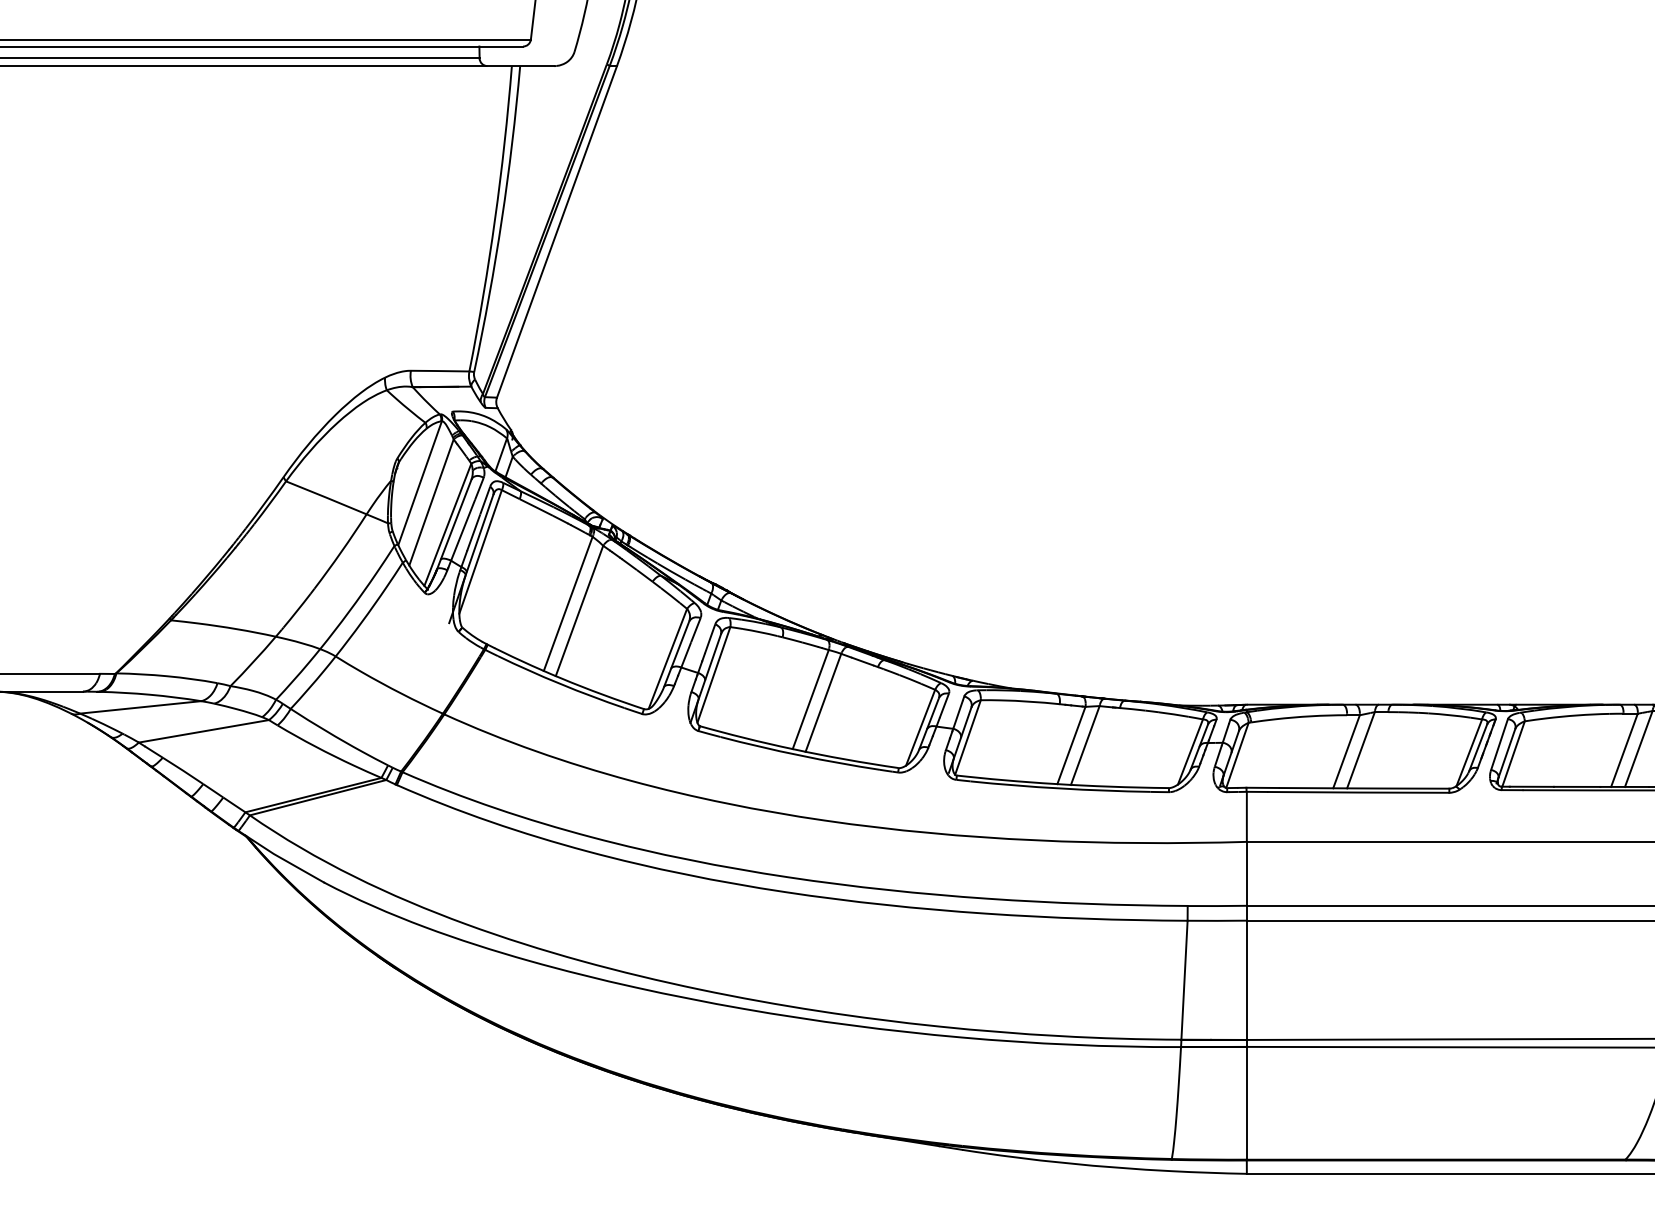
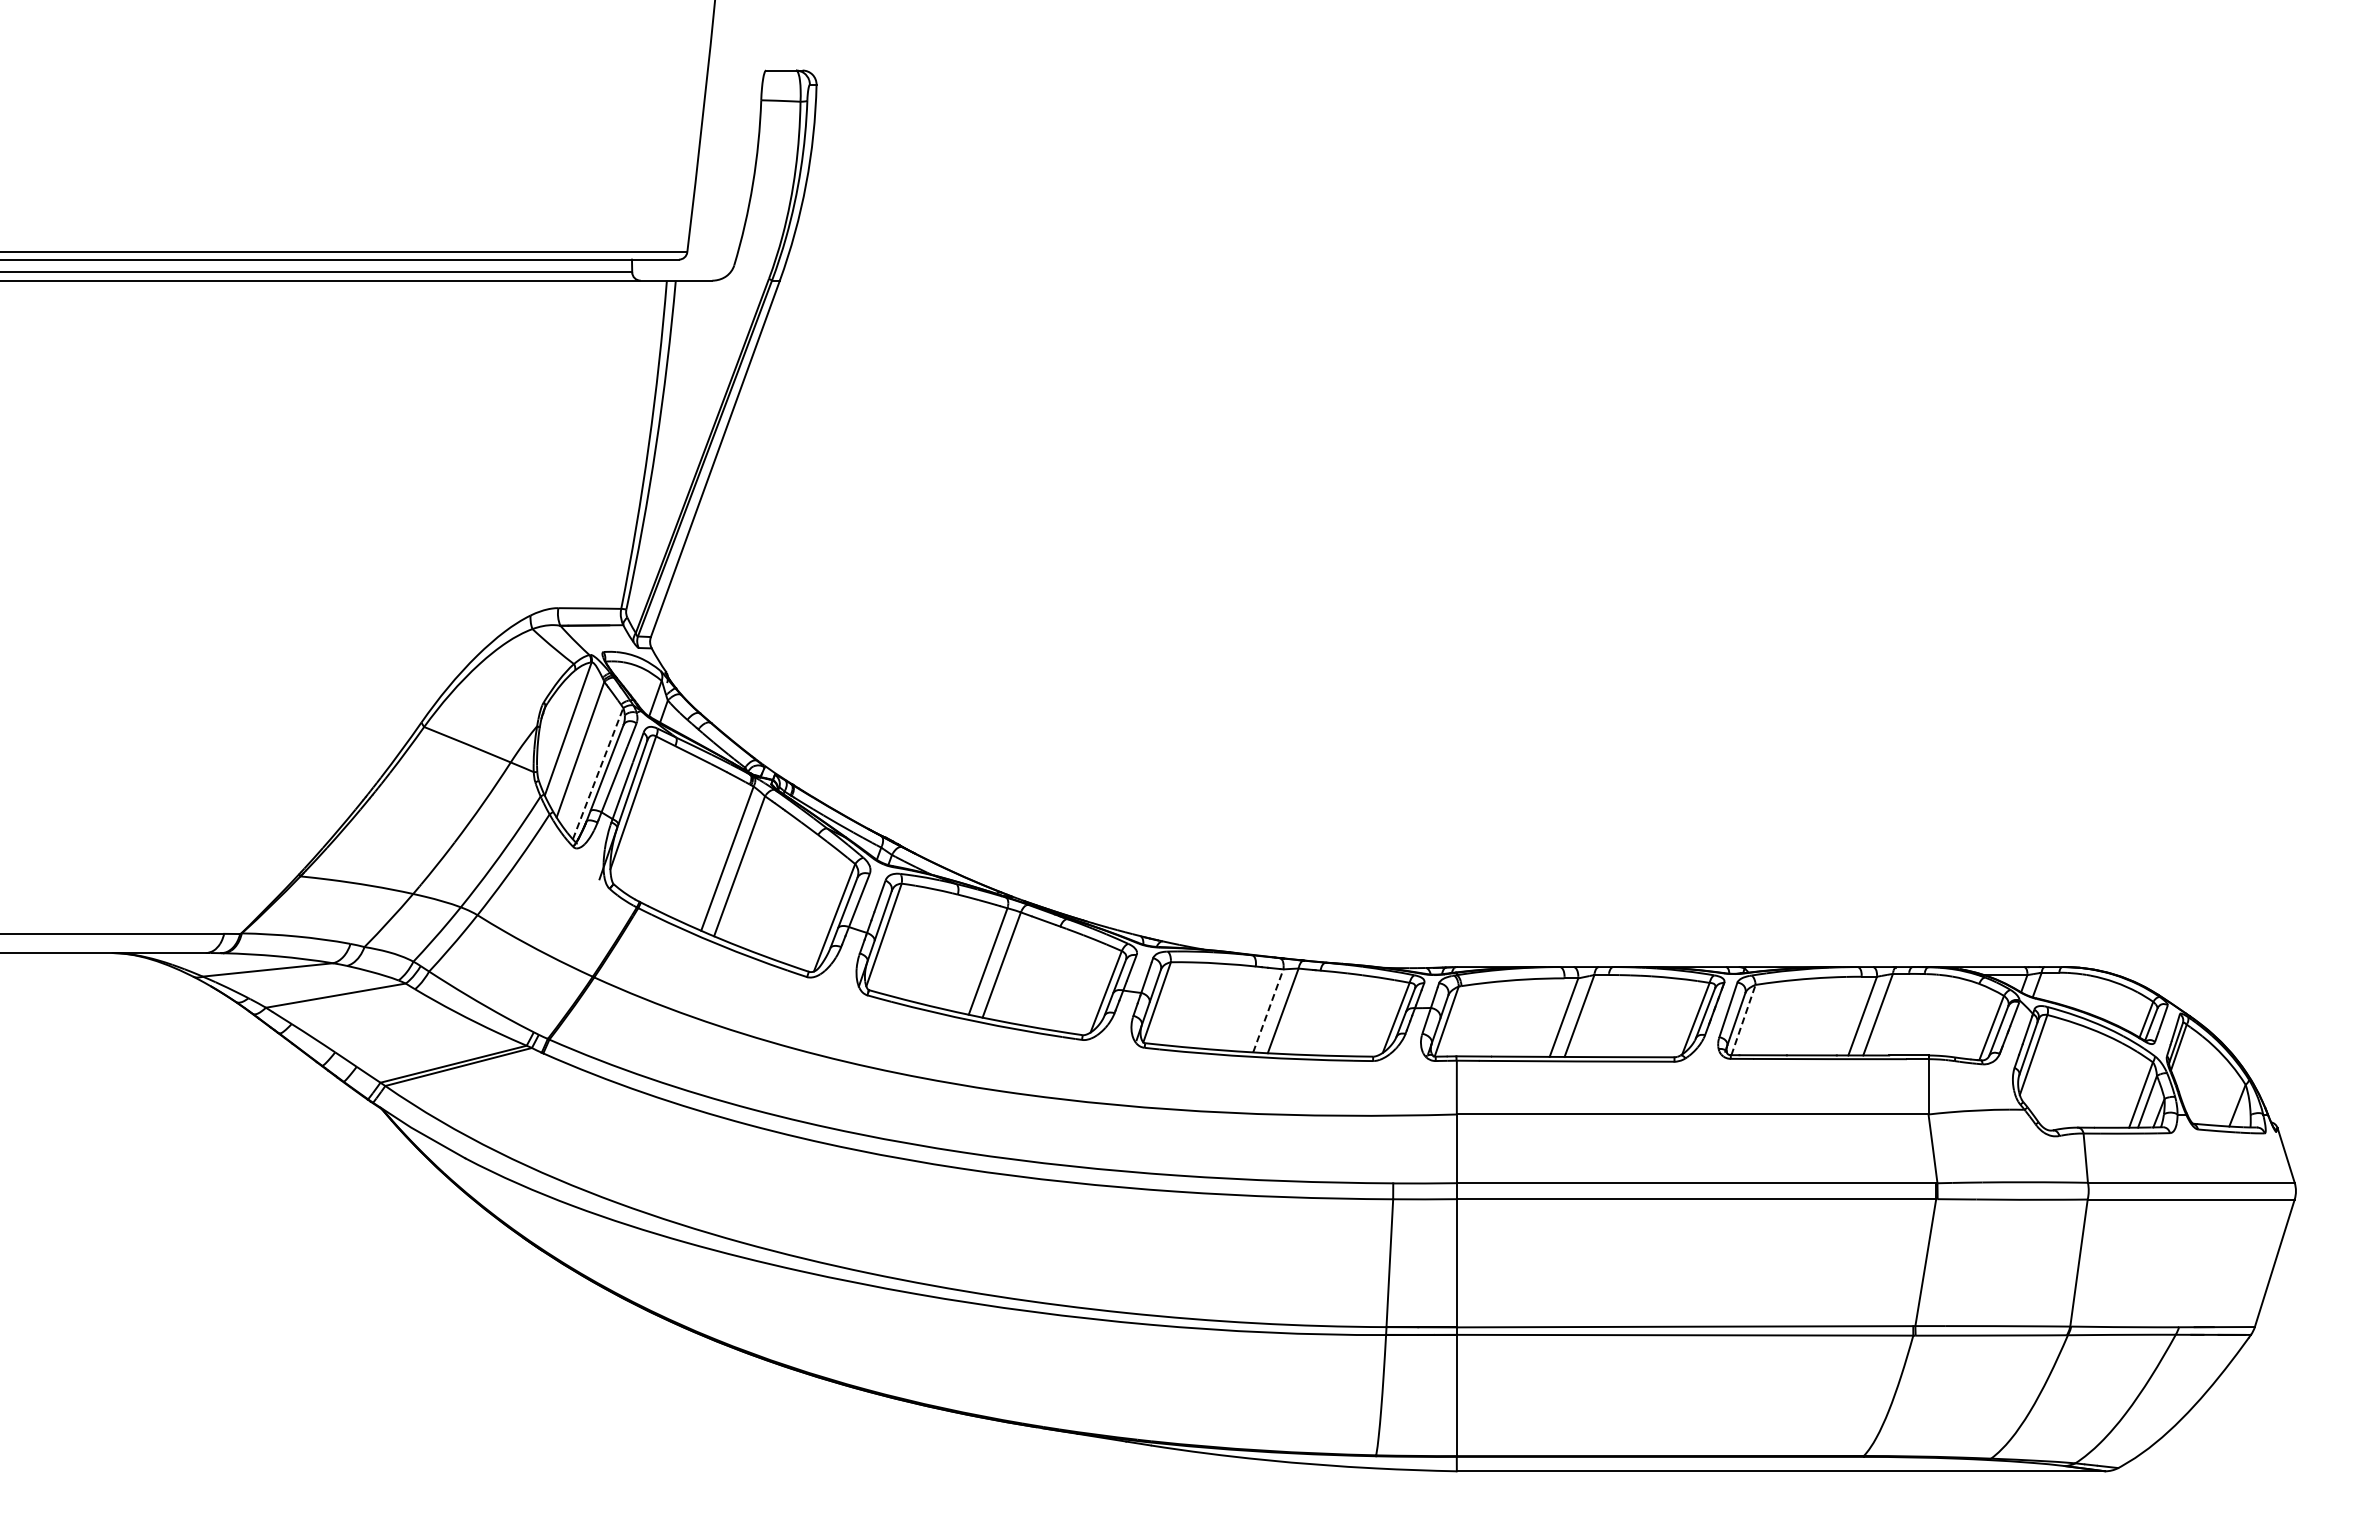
line: (448, 524) -> (598, 773), solid -> dashed
line: (1071, 745) -> (1268, 1010), solid -> dashed
line: (1513, 753) -> (1743, 1019), solid -> dashed

